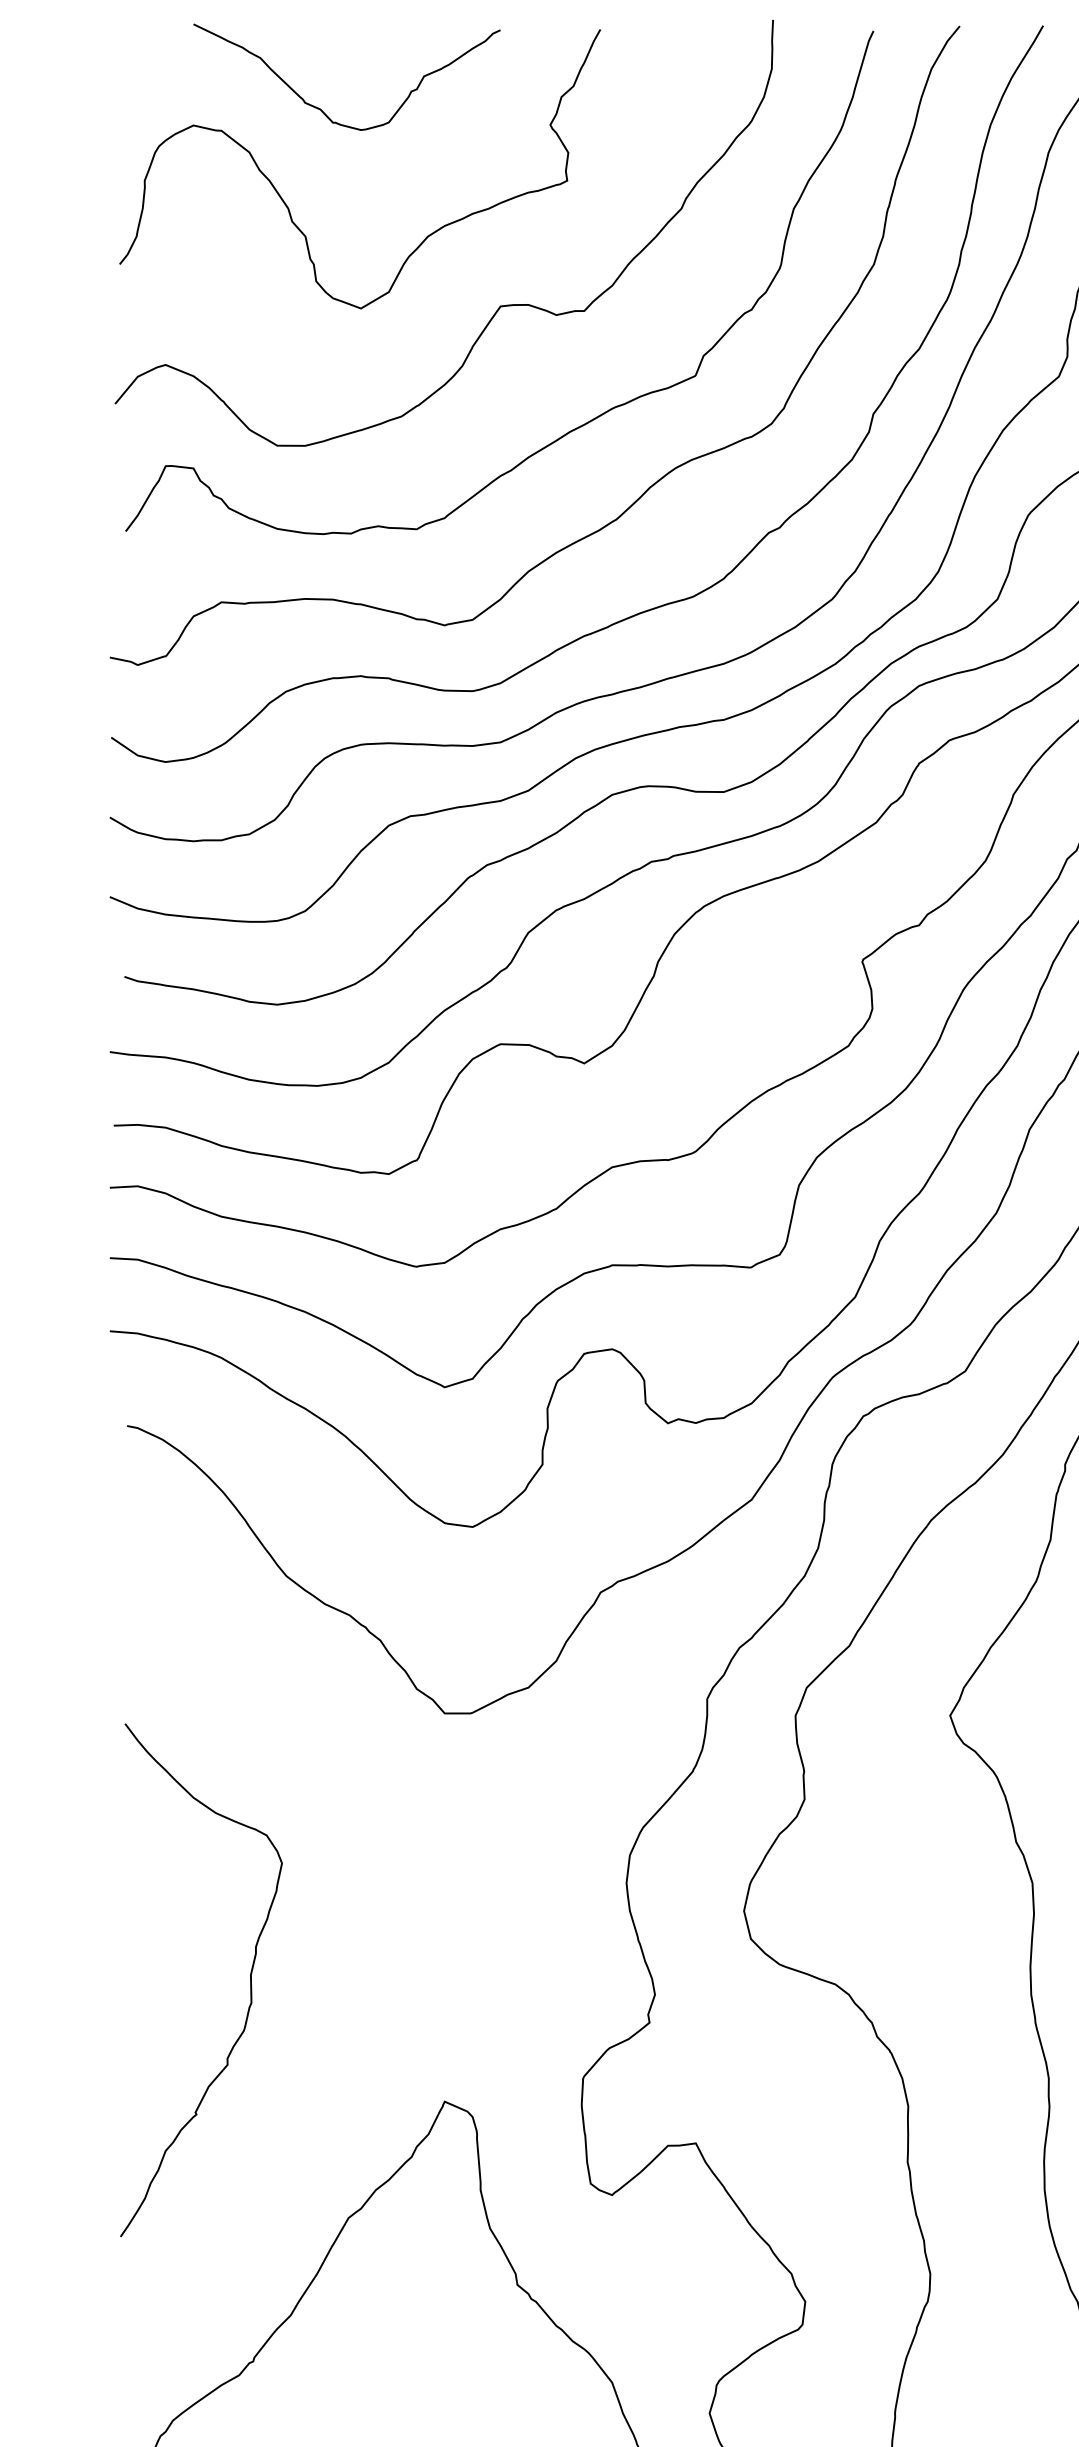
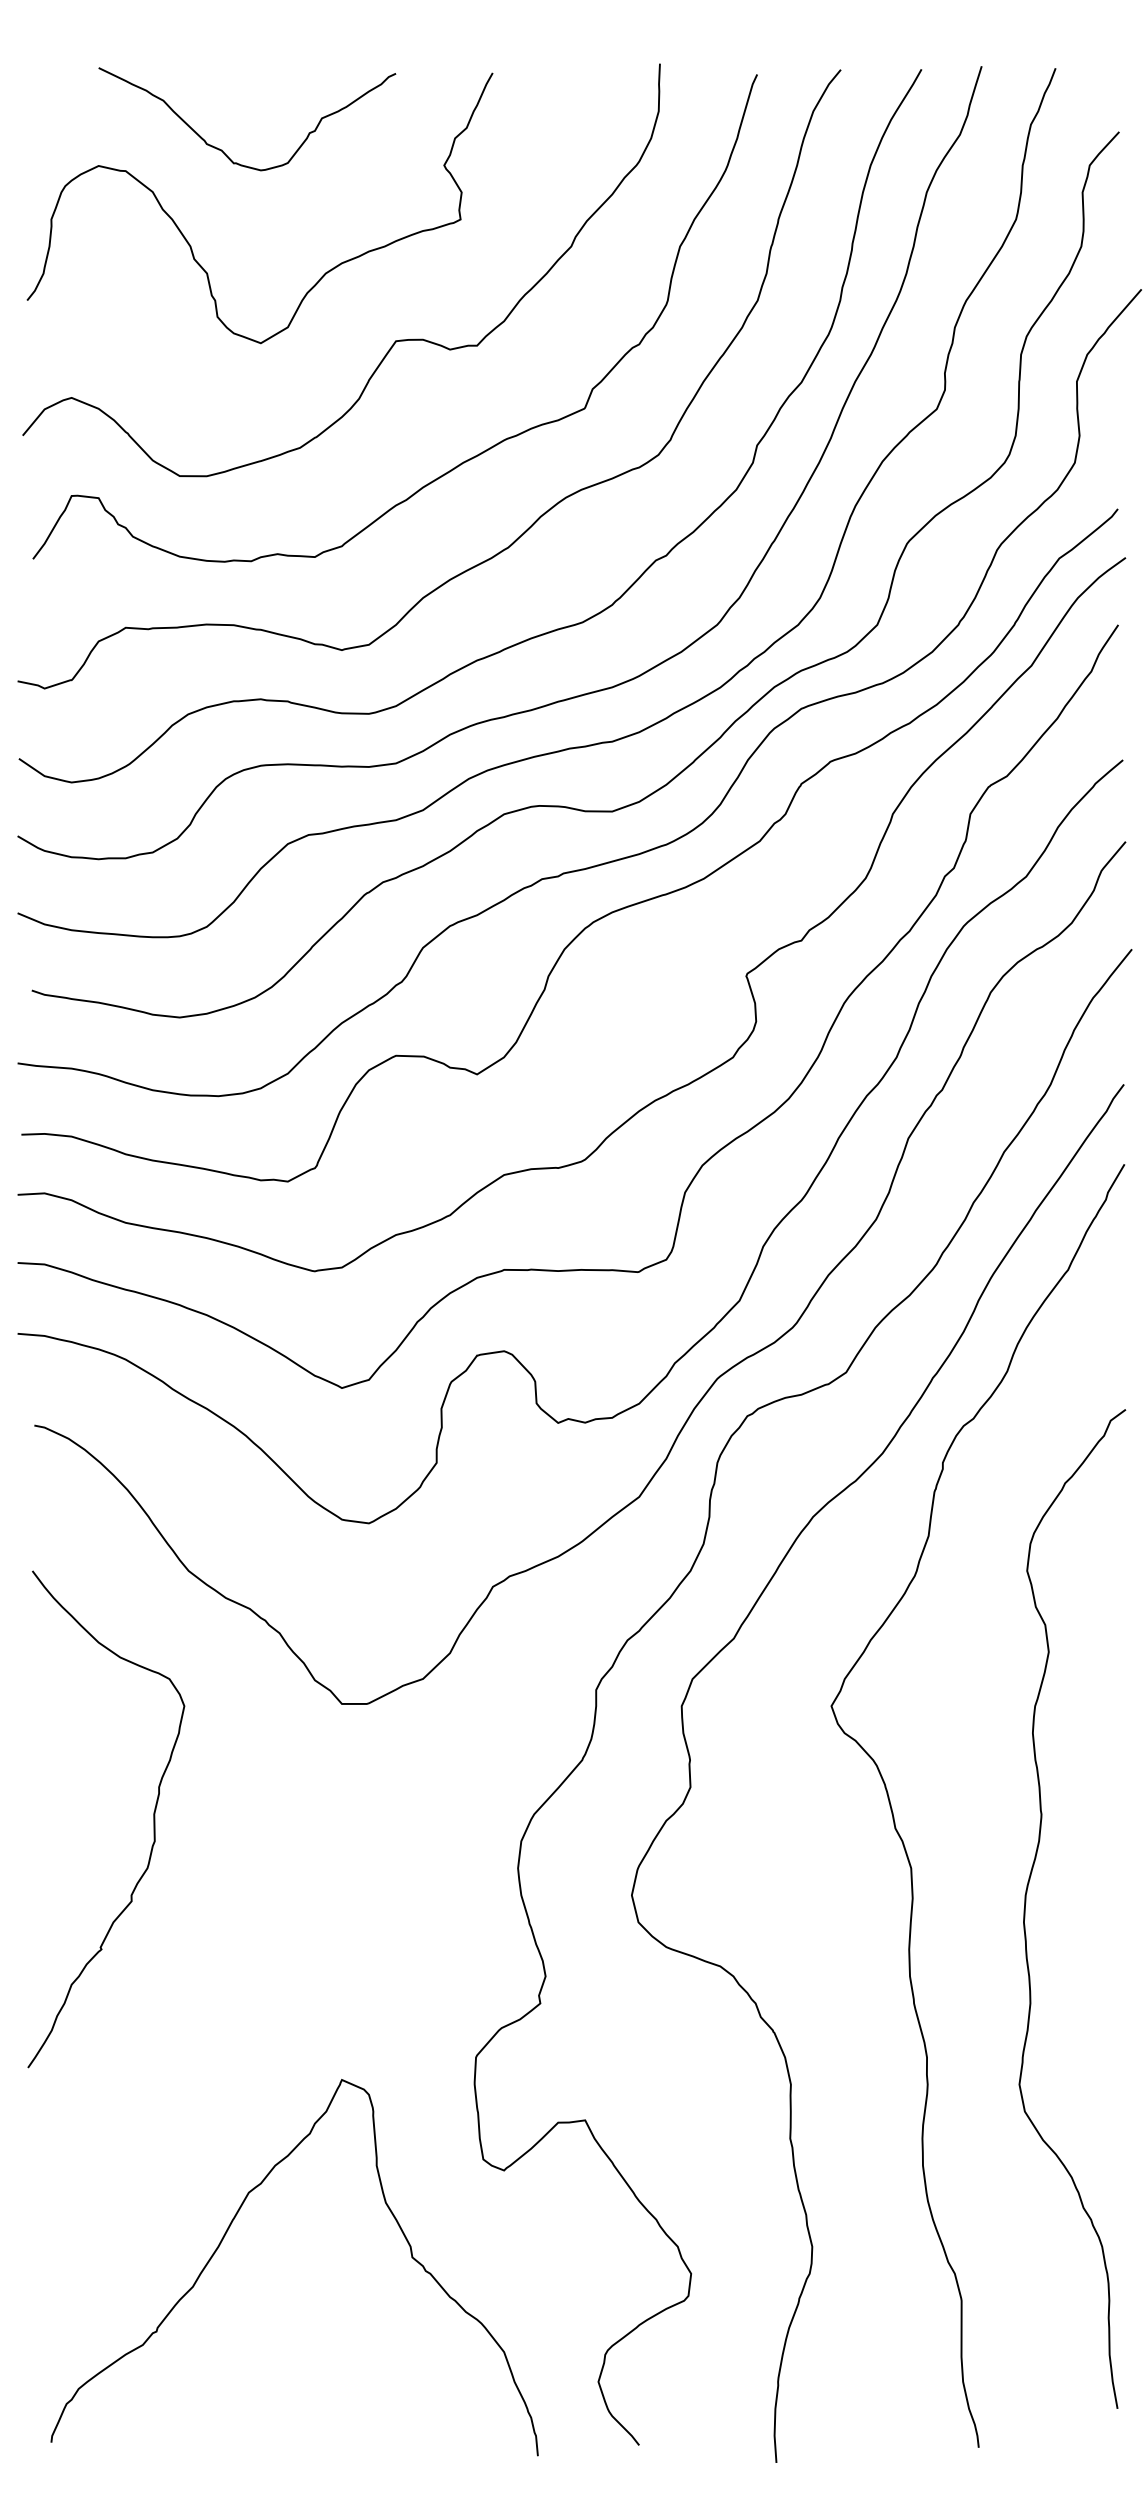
curve: (250, 1980) -> (153, 1819), moved

